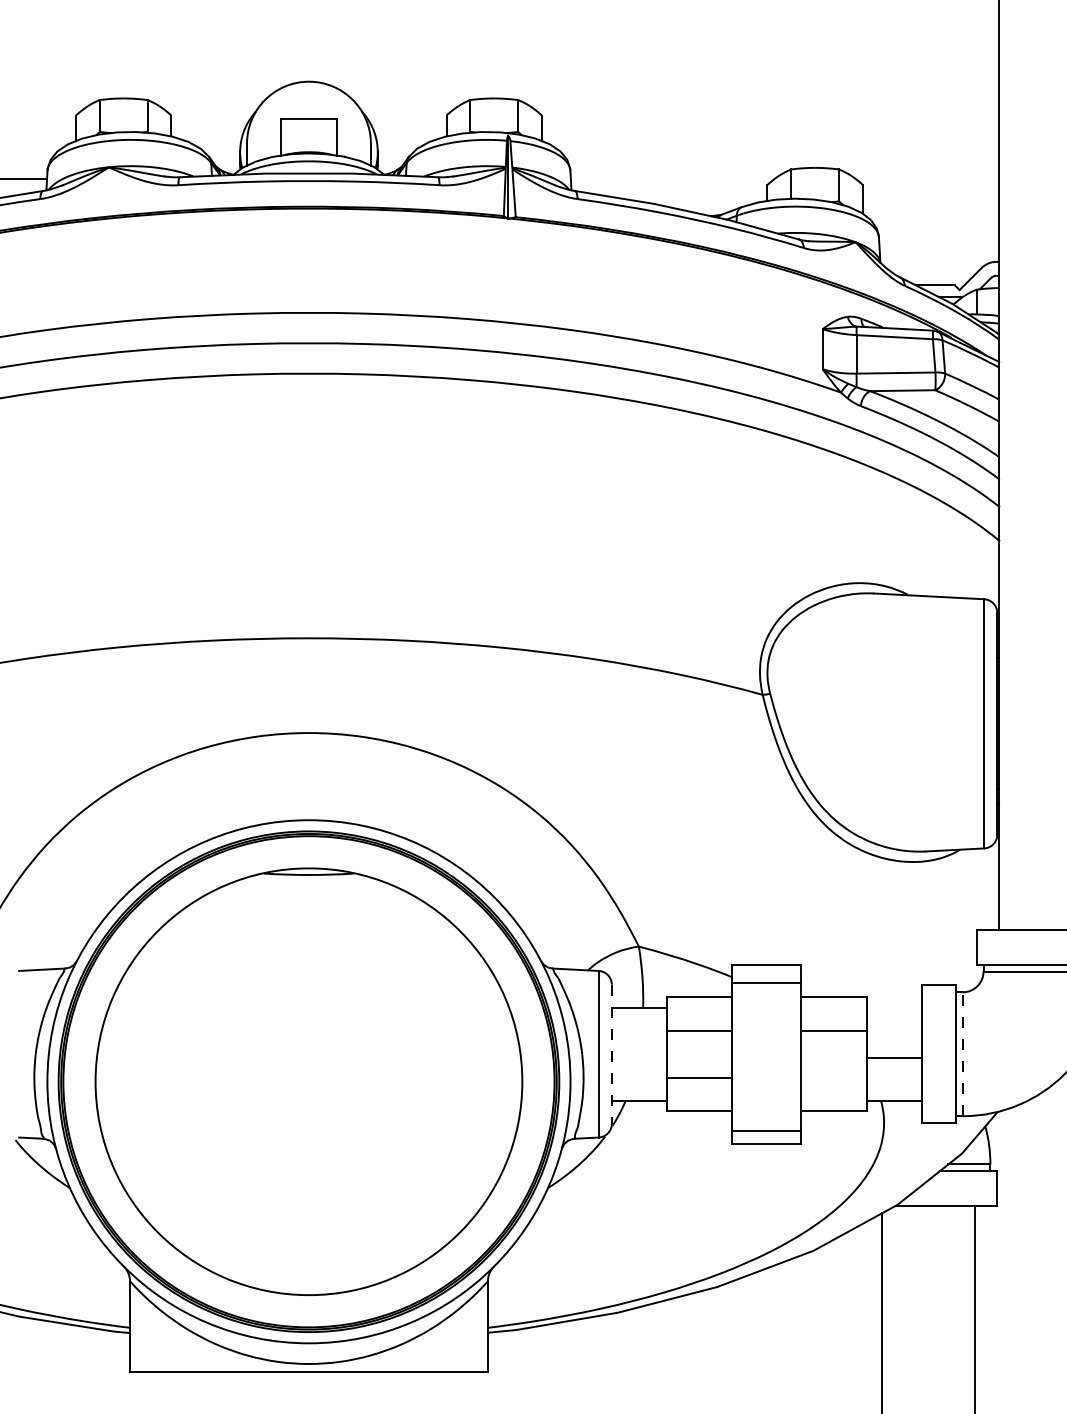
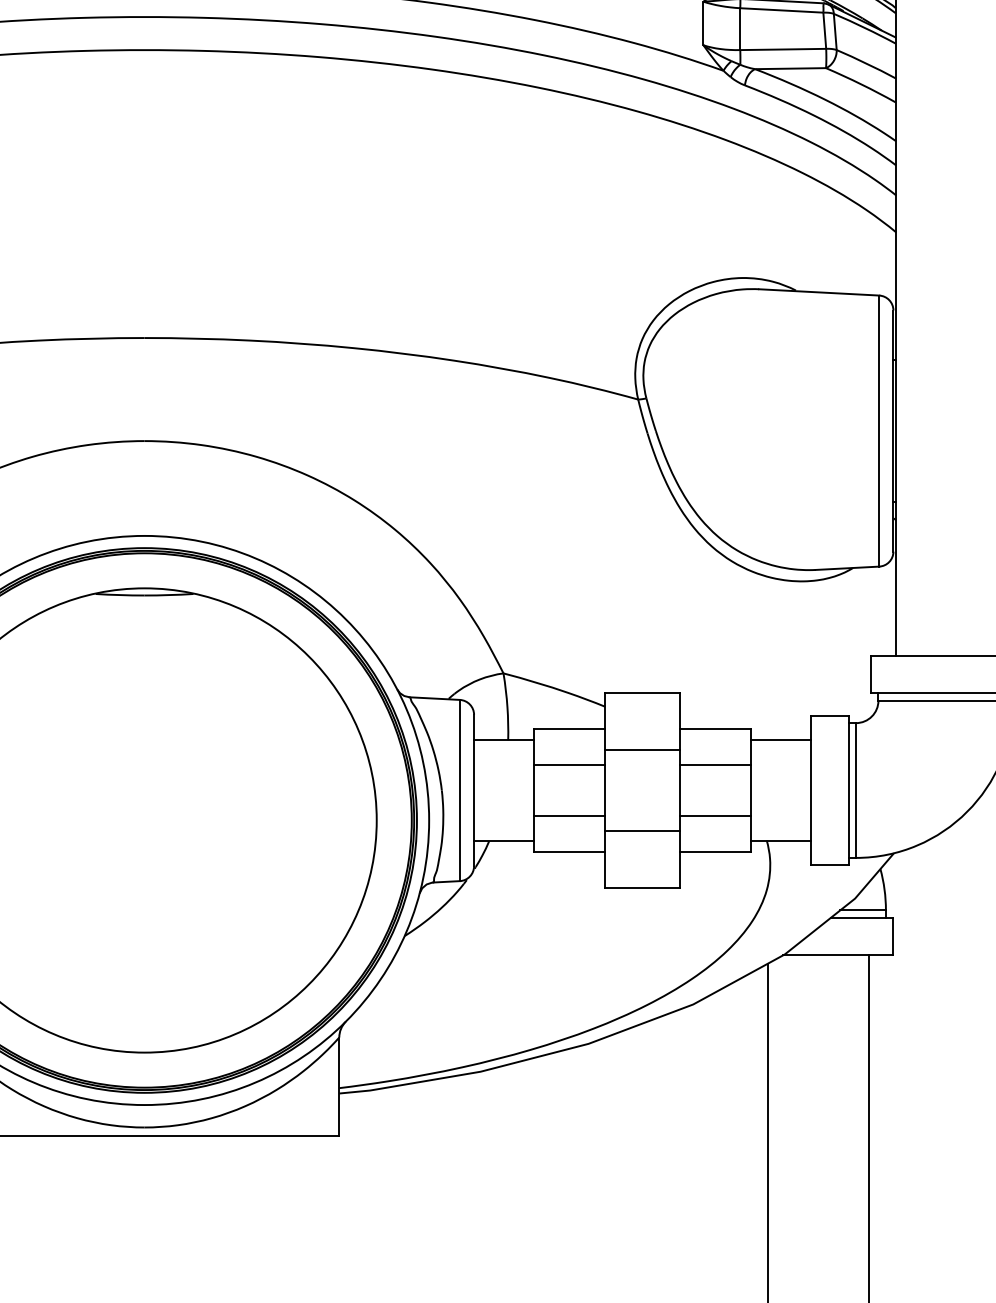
line: (766, 983) -> (642, 750), moved
line: (611, 1054) -> (473, 790), dashed -> solid
line: (962, 1054) -> (855, 790), dashed -> solid
line: (893, 1057) -> (780, 739), moved
line: (833, 1077) -> (715, 815), added
line: (766, 1131) -> (642, 831), moved

